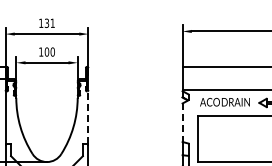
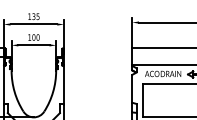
text: (52, 22) -> (37, 16), 131 -> 135
line: (88, 116) -> (64, 84), dashed -> solid
line: (182, 123) -> (132, 89), dashed -> solid

